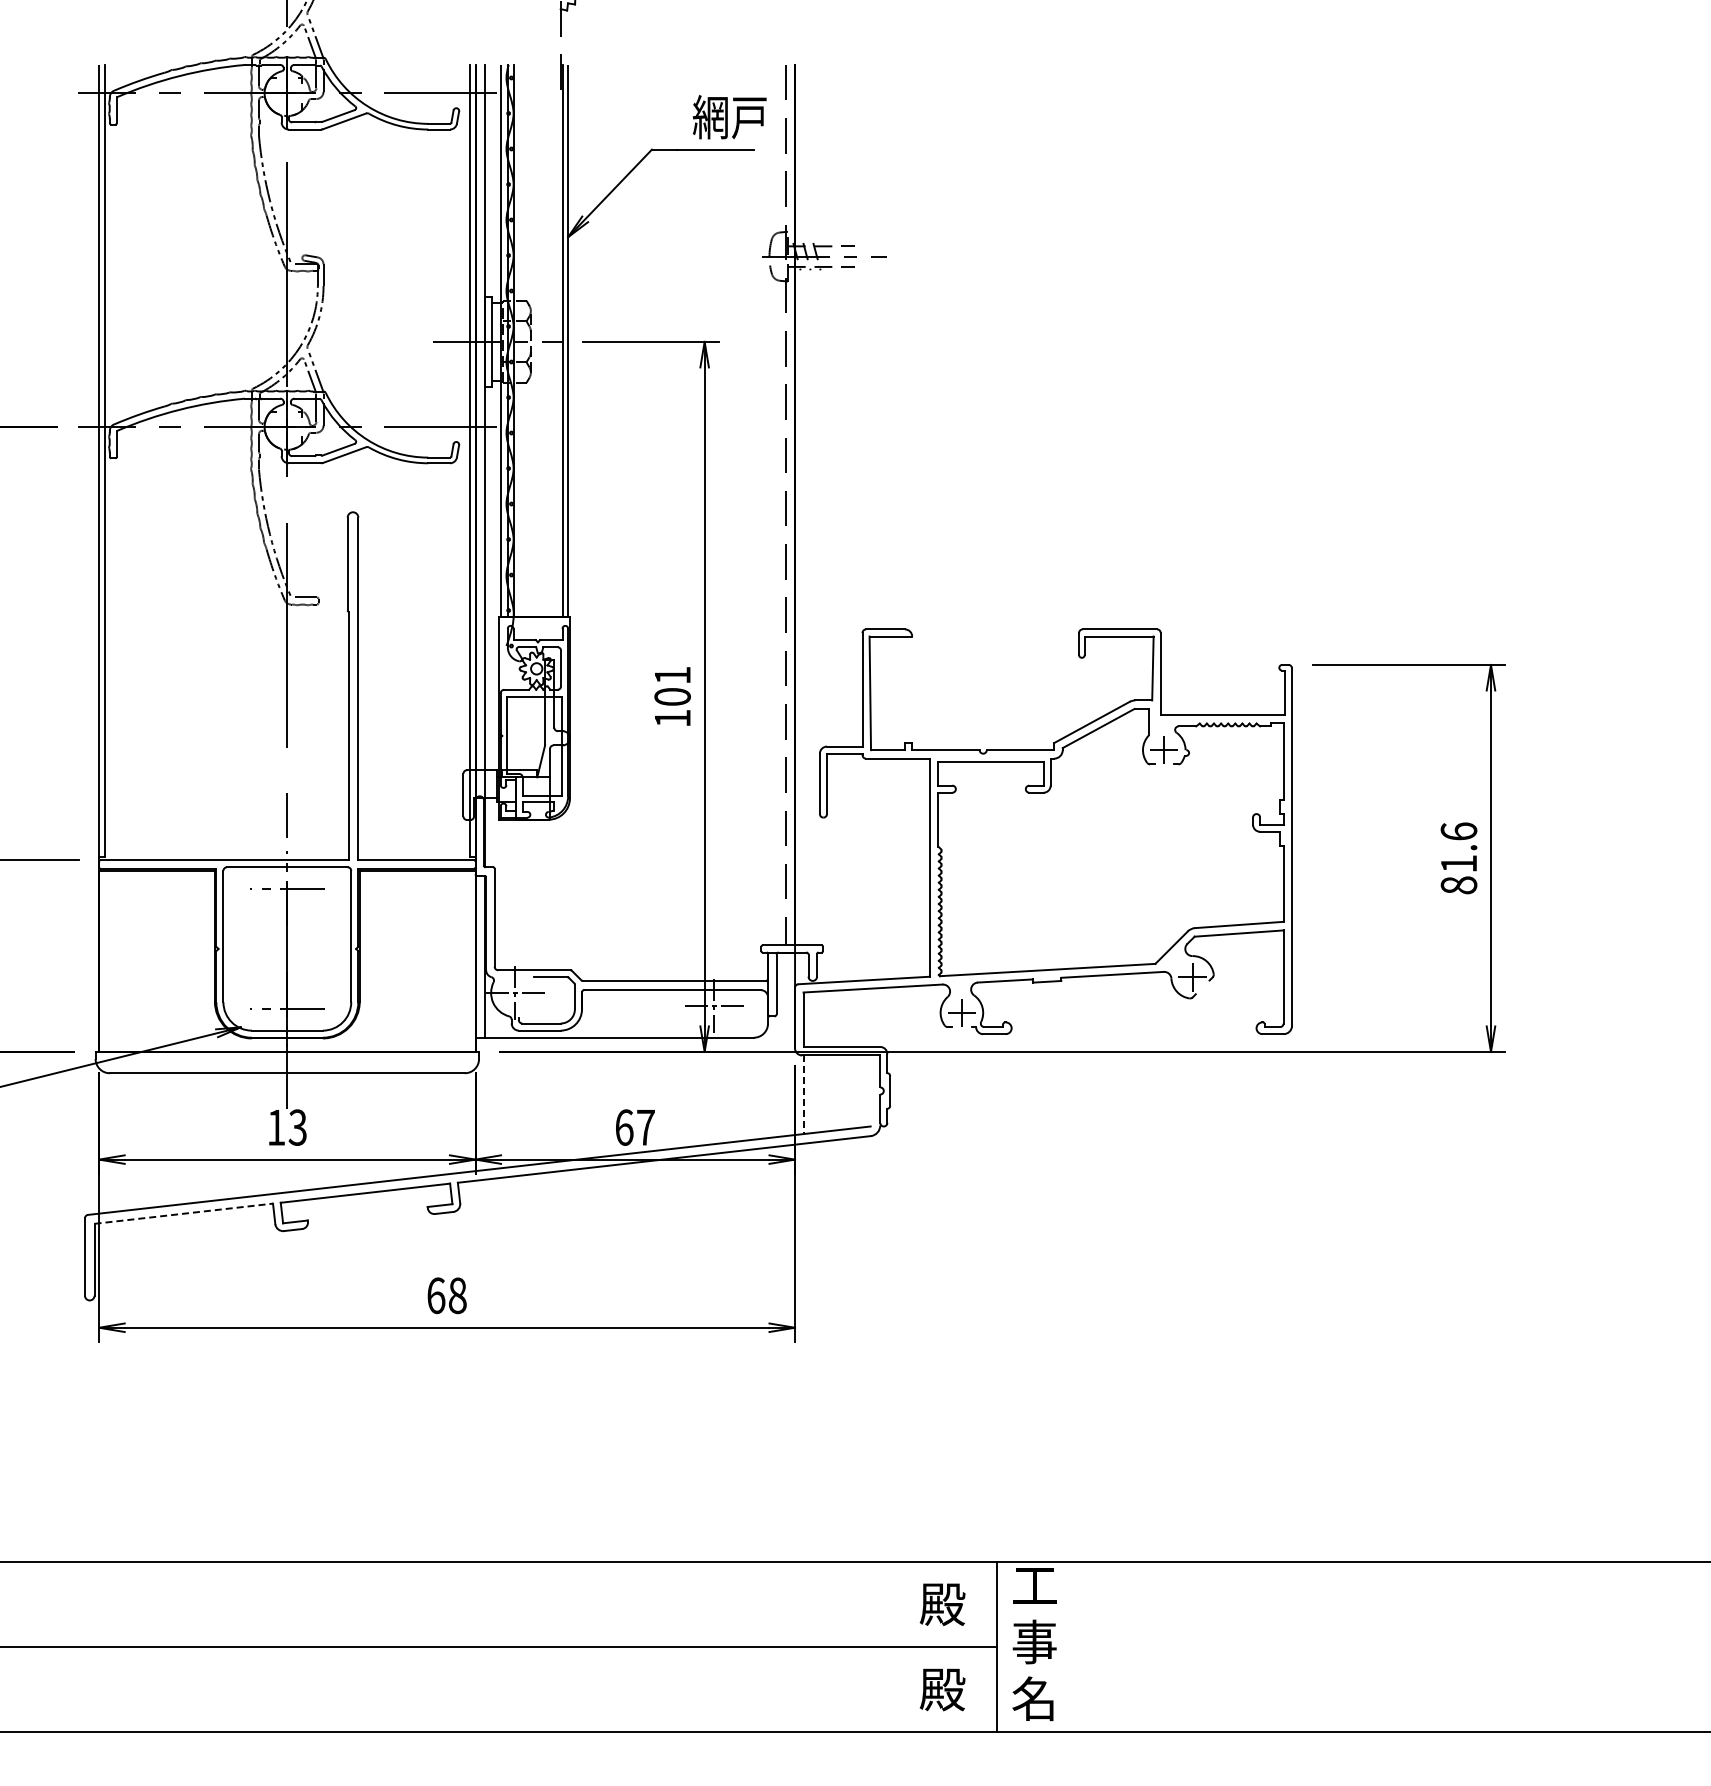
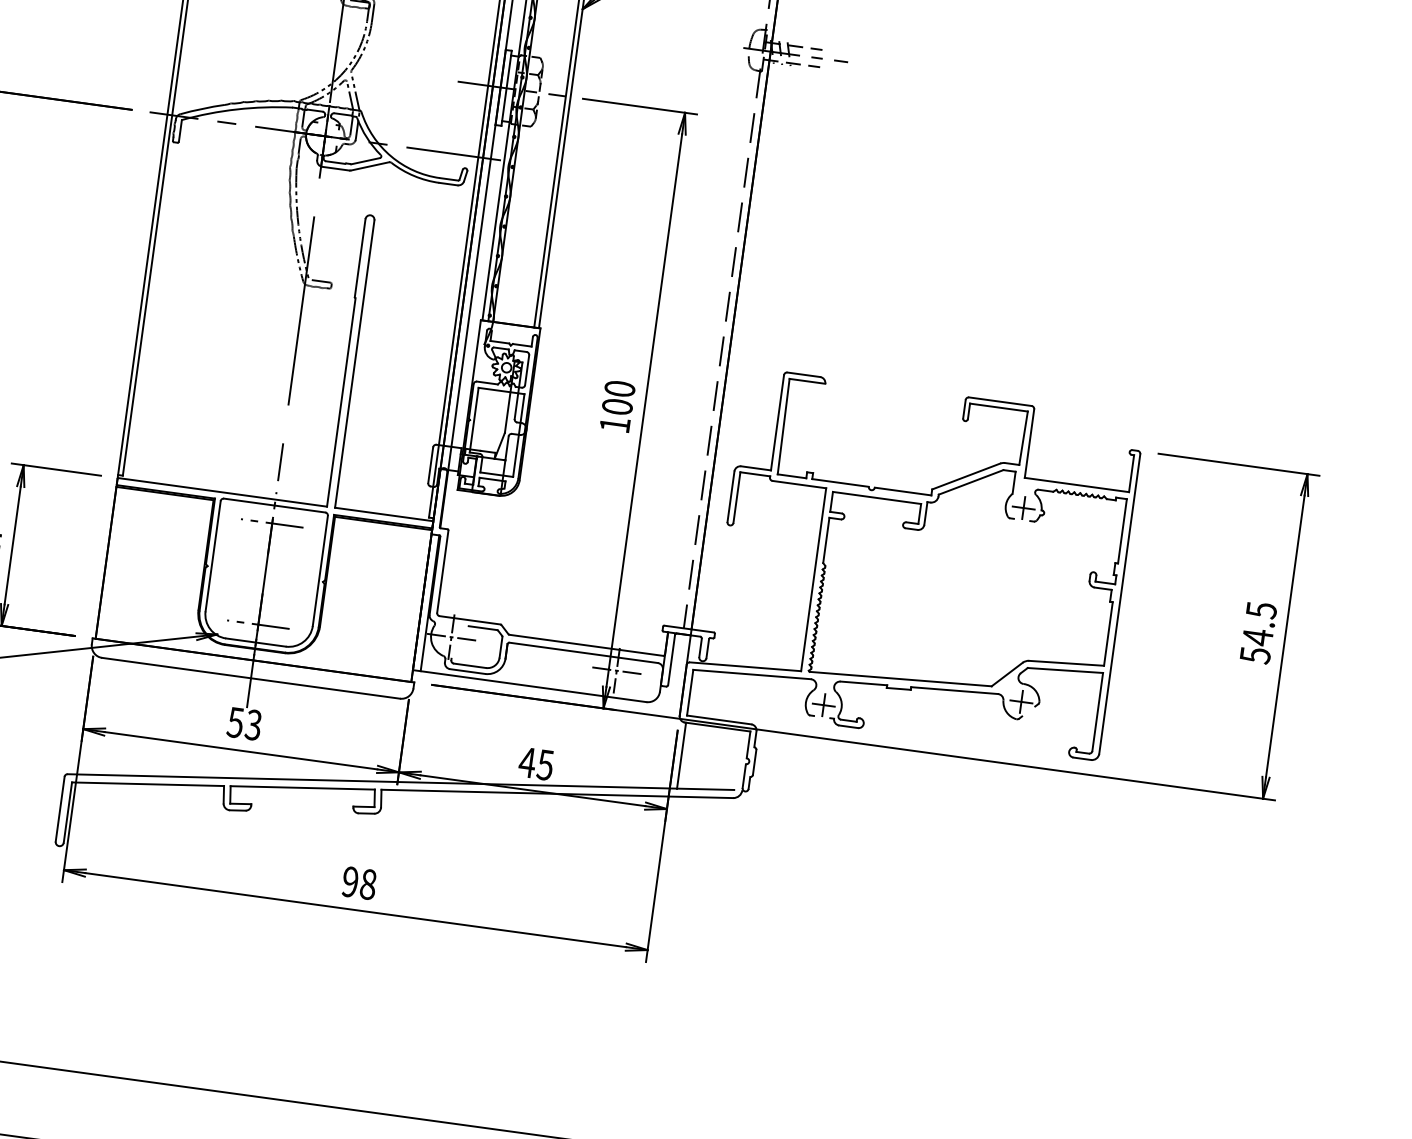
text: (672, 675) -> (619, 388), 101 -> 100
text: (1458, 858) -> (1258, 632), 81.6 -> 54.5
line: (803, 1095) -> (681, 756), dashed -> solid
text: (276, 1127) -> (235, 722), 13 -> 53
text: (634, 1127) -> (535, 763), 67 -> 45
line: (183, 1213) -> (147, 784), dashed -> solid
text: (436, 1295) -> (350, 881), 68 -> 98

